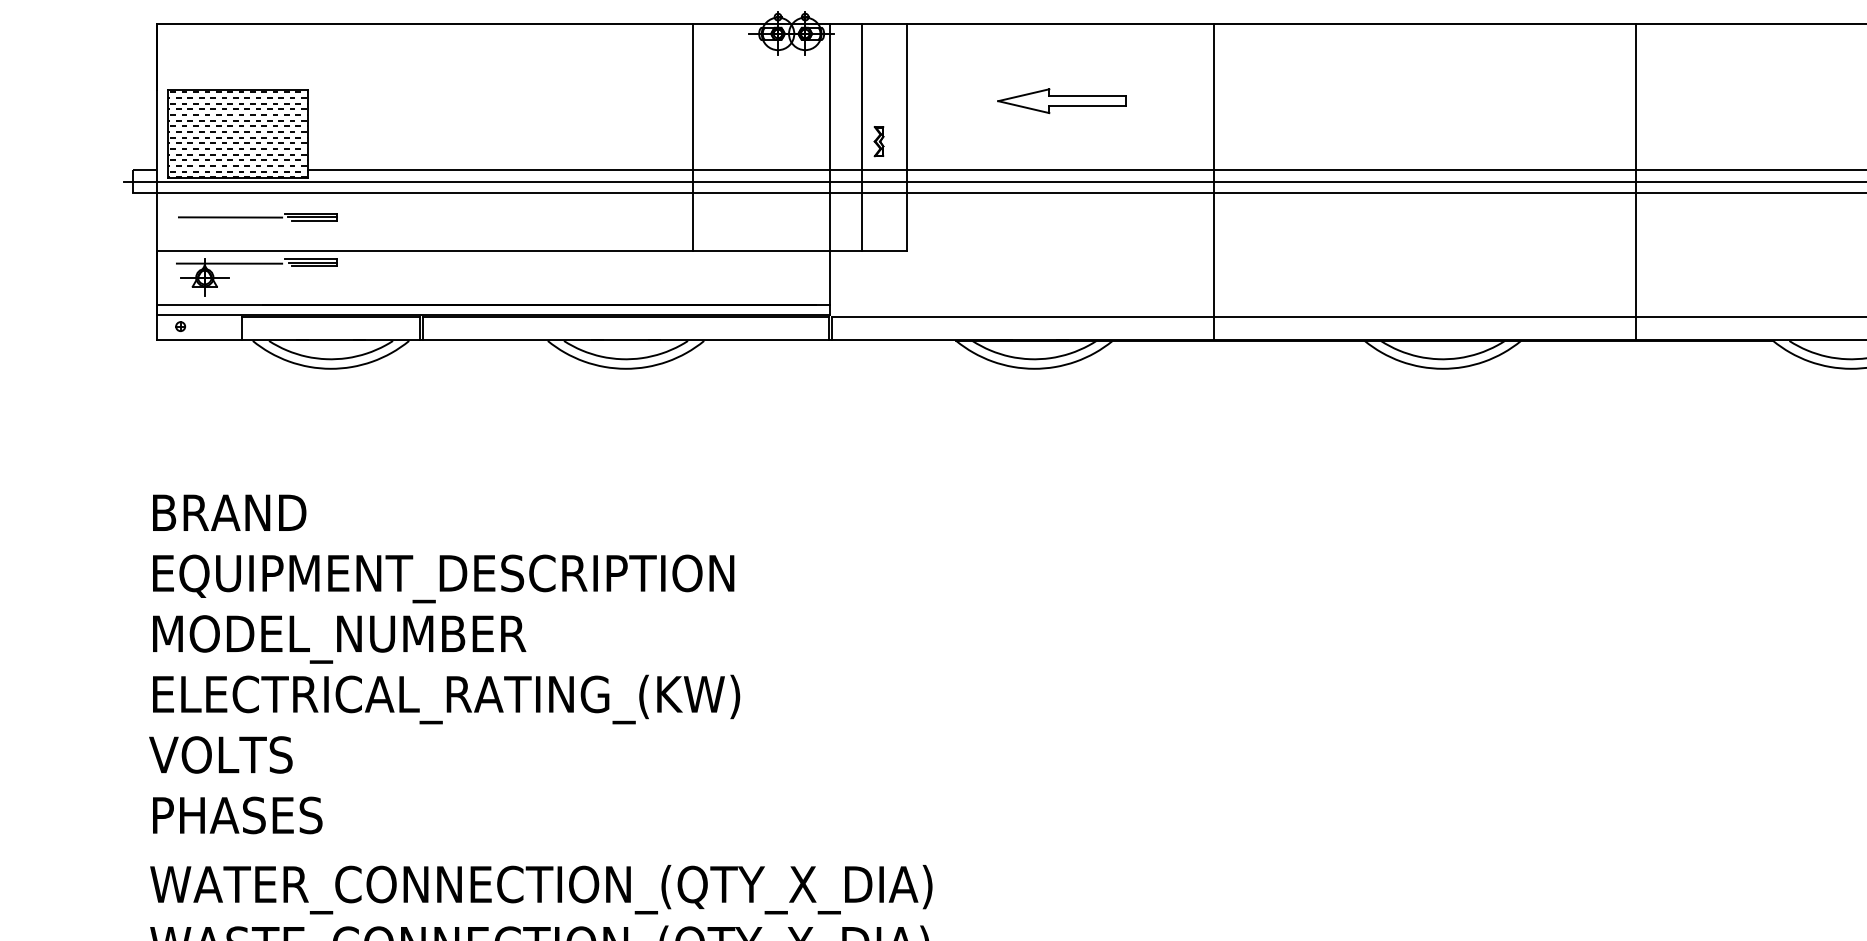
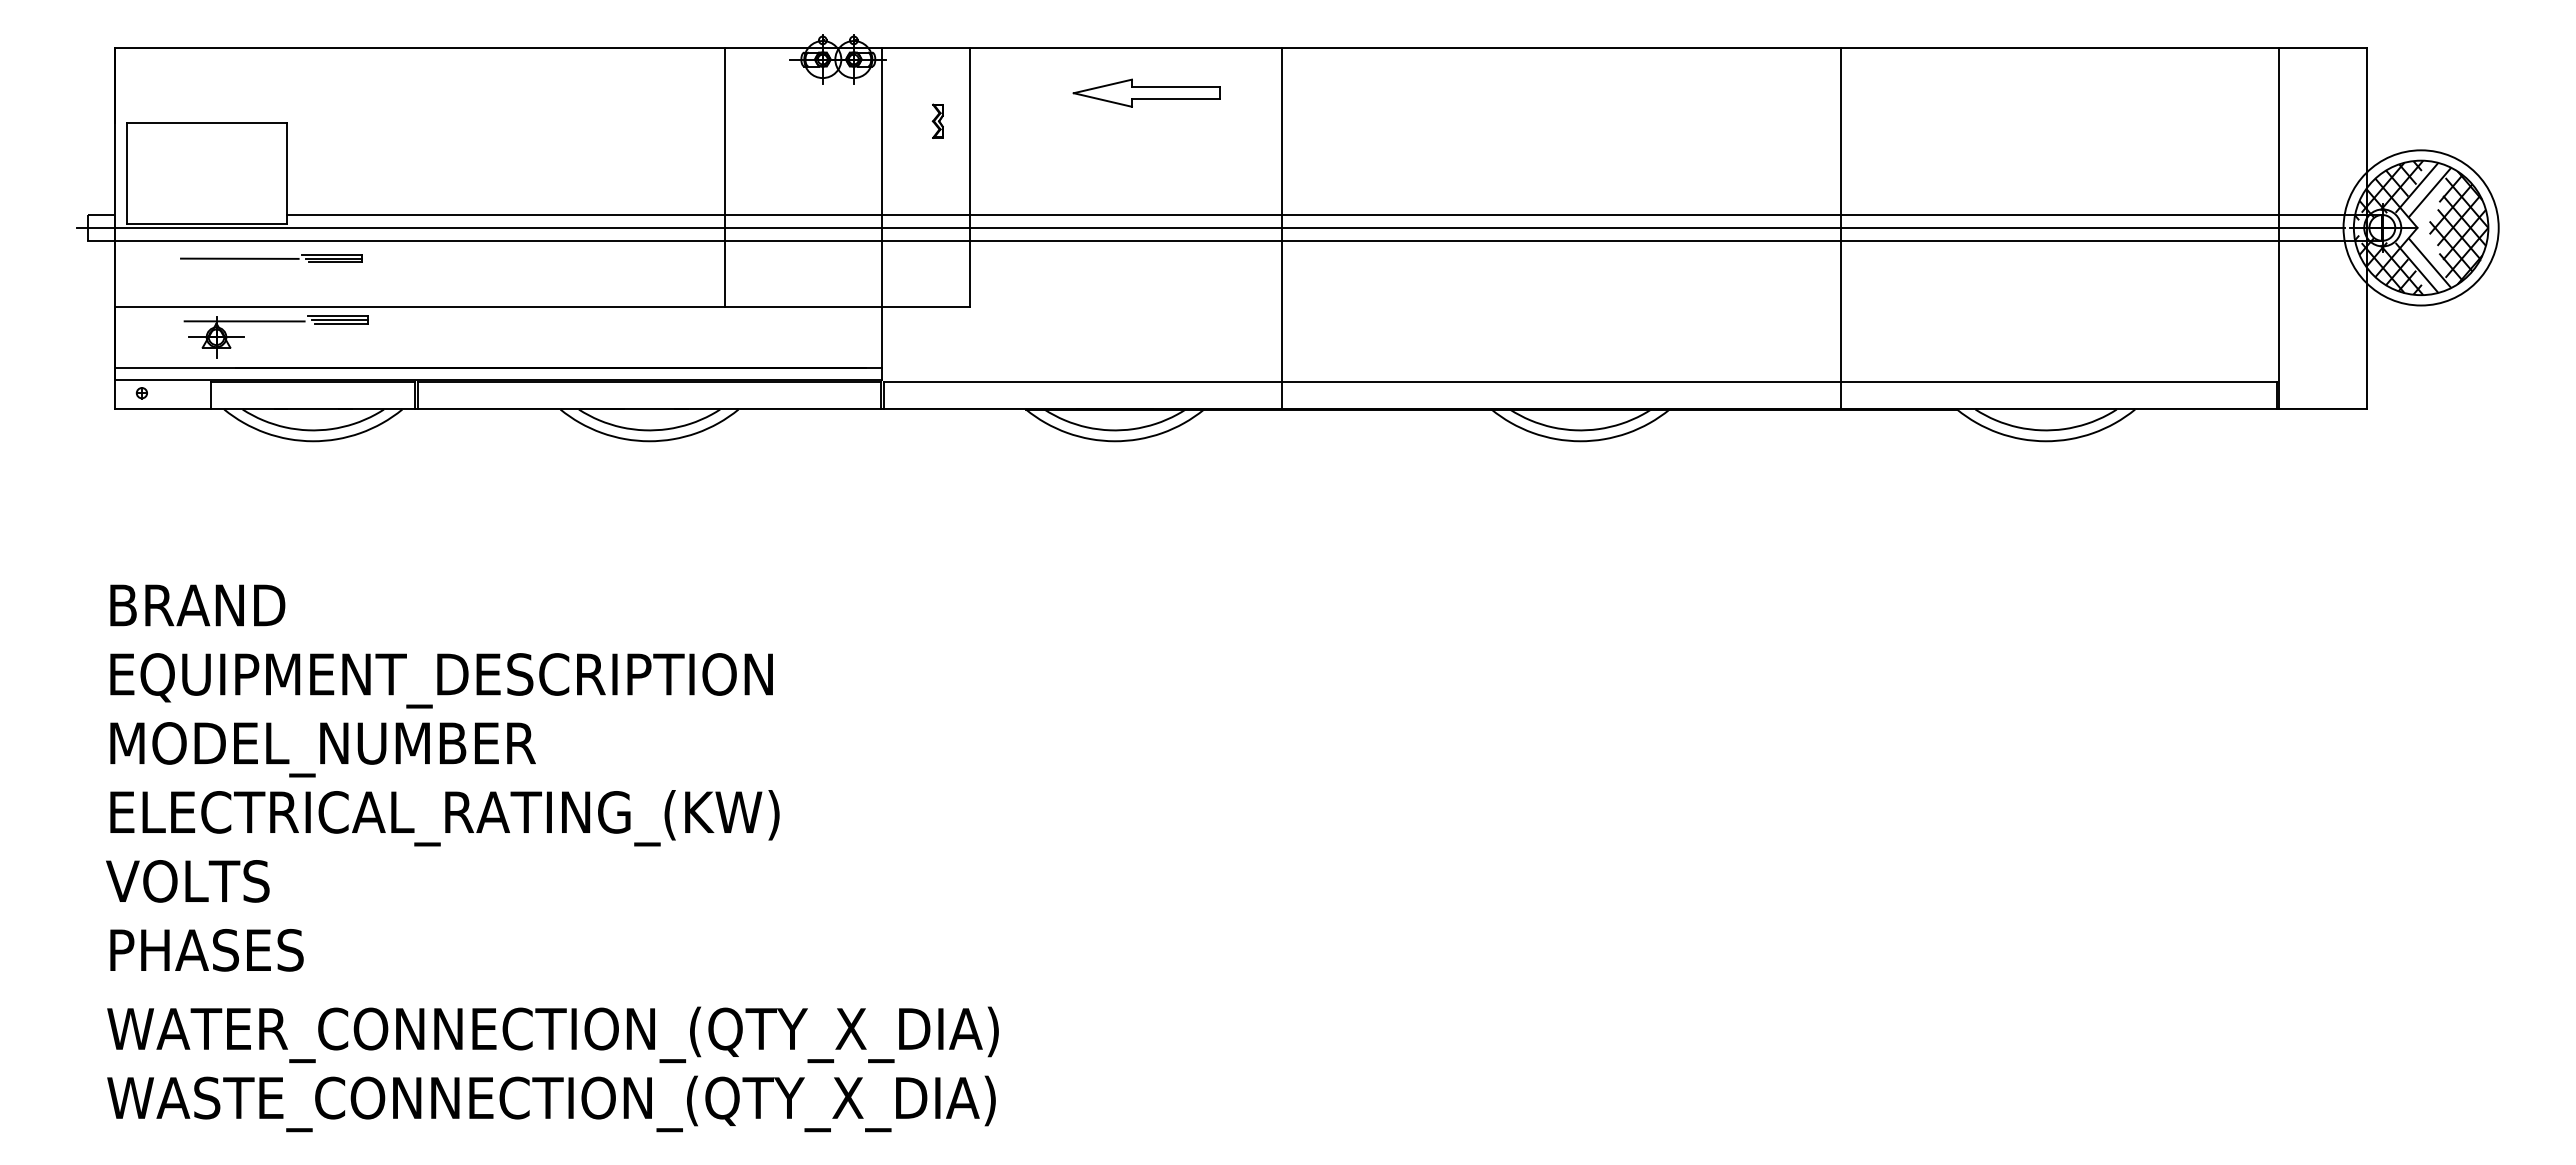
part: (1062, 100) -> (1146, 92), moved
hatch: (238, 133) -> (207, 173), removed
line: (861, 137) -> (918, 177), removed
part: (878, 140) -> (937, 120), moved
line: (1213, 182) -> (1281, 228), moved
line: (1635, 182) -> (1841, 228), moved
part: (258, 217) -> (271, 258), moved
part: (256, 264) -> (275, 322), moved

